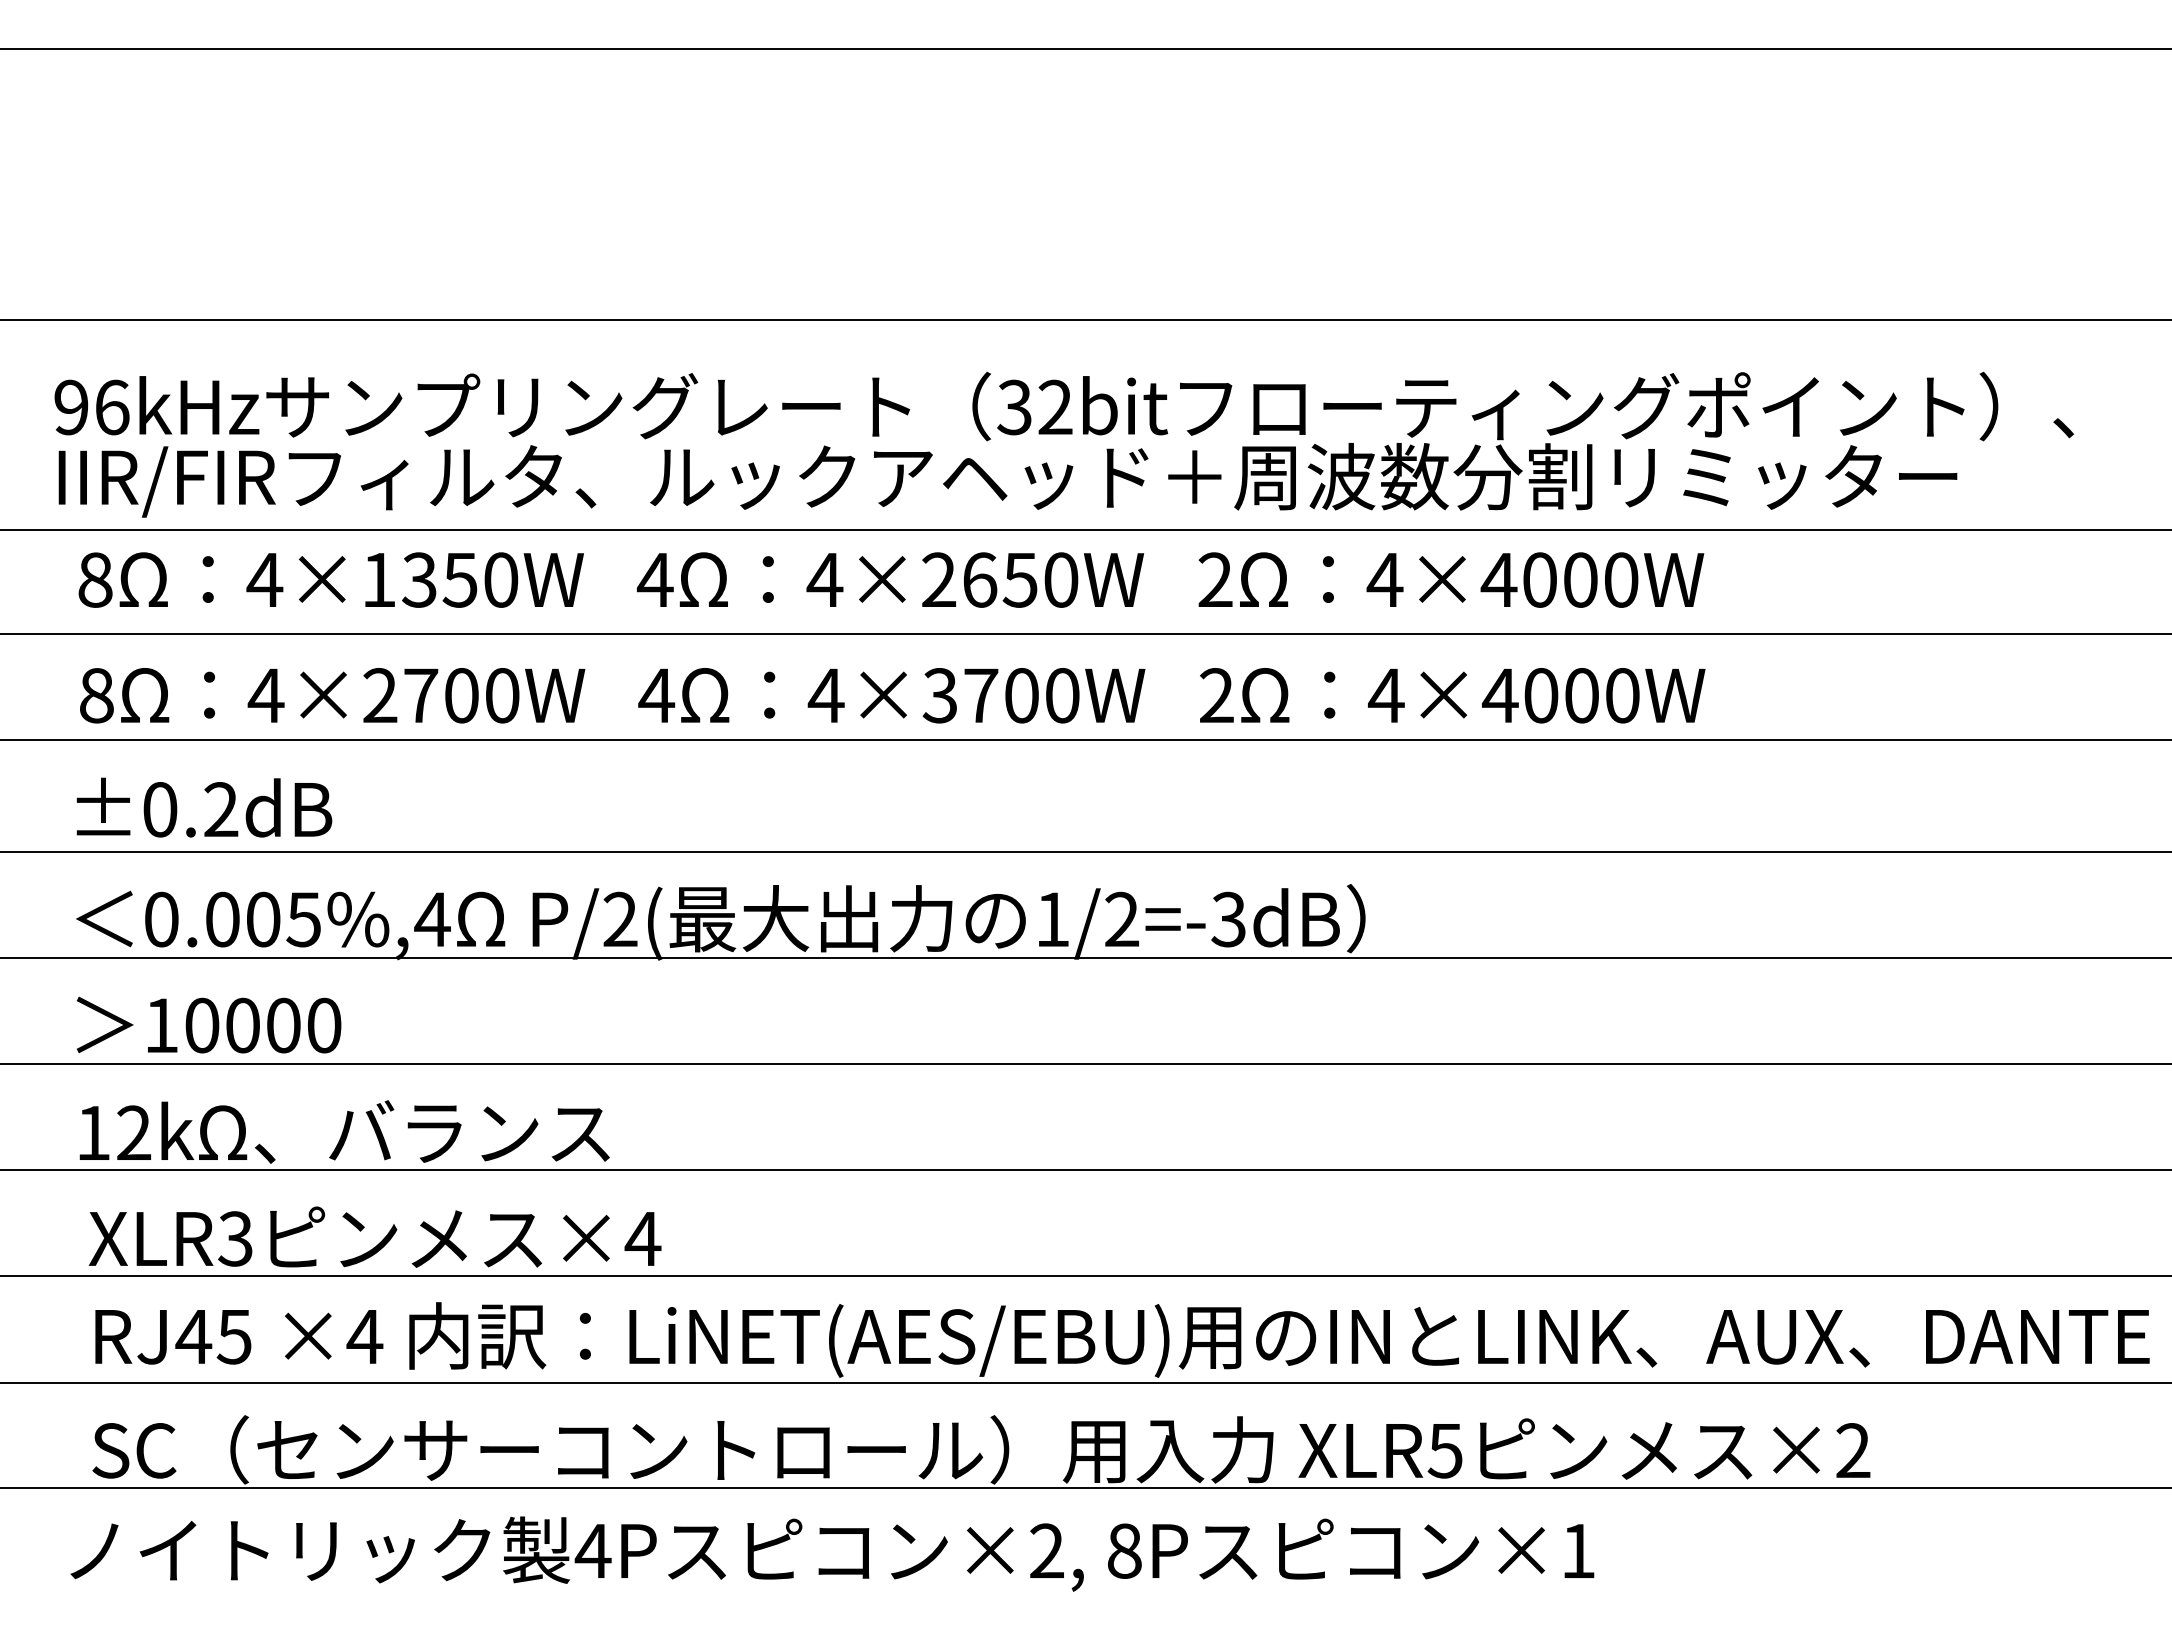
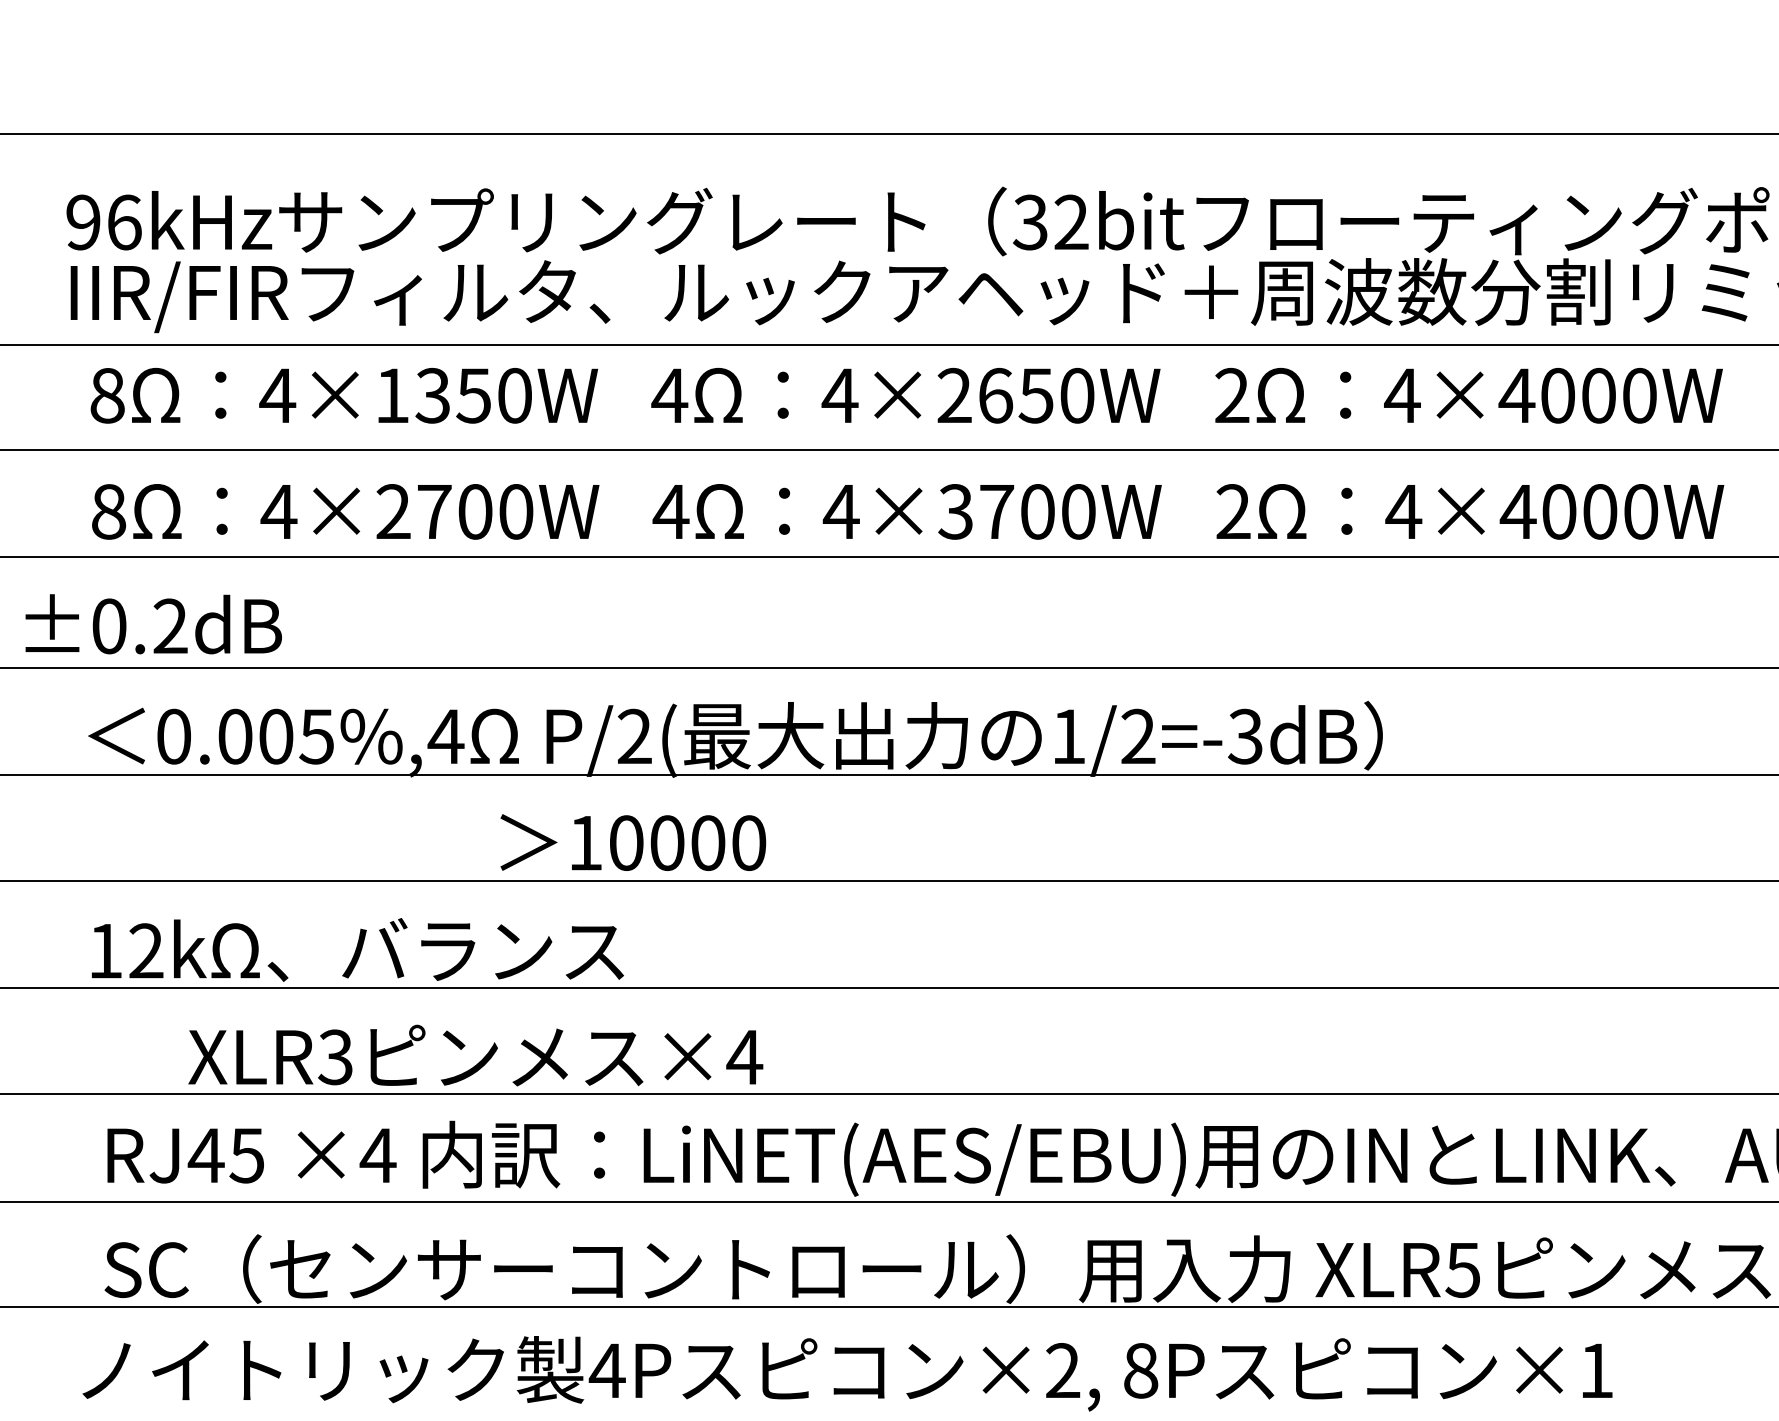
text: (204, 807) -> (153, 624), moved
text: (208, 1024) -> (632, 842), moved
text: (374, 1236) -> (475, 1054), moved

